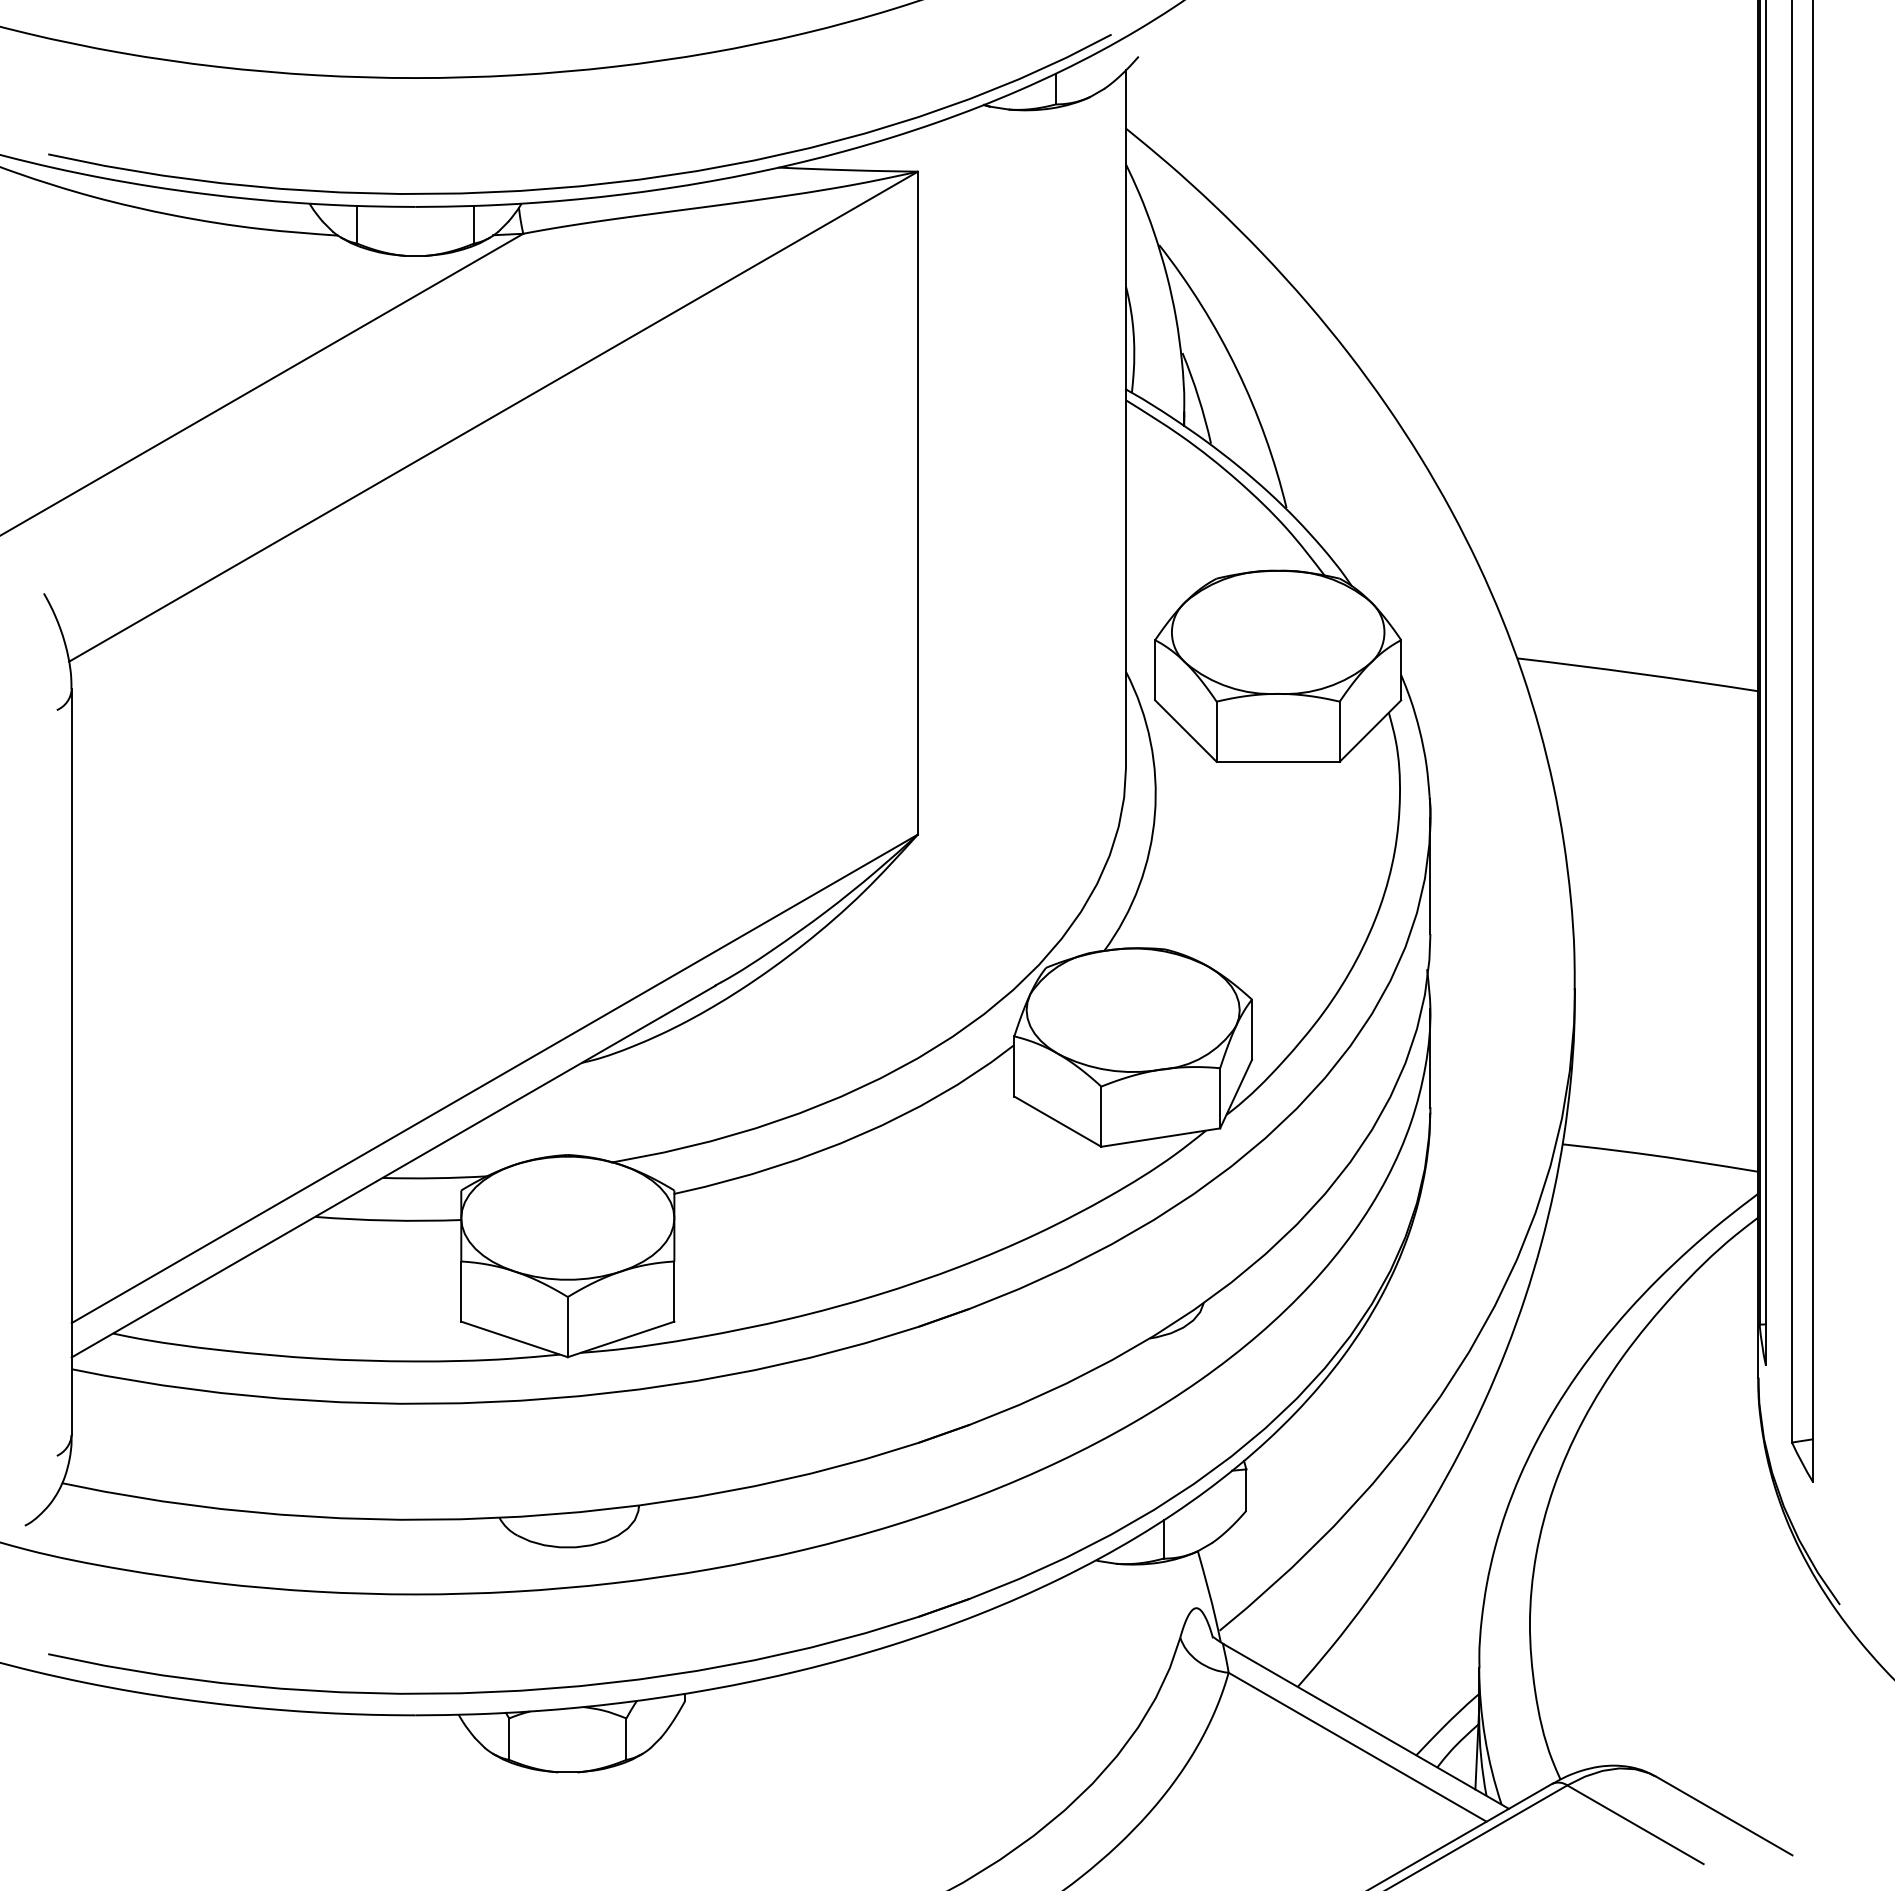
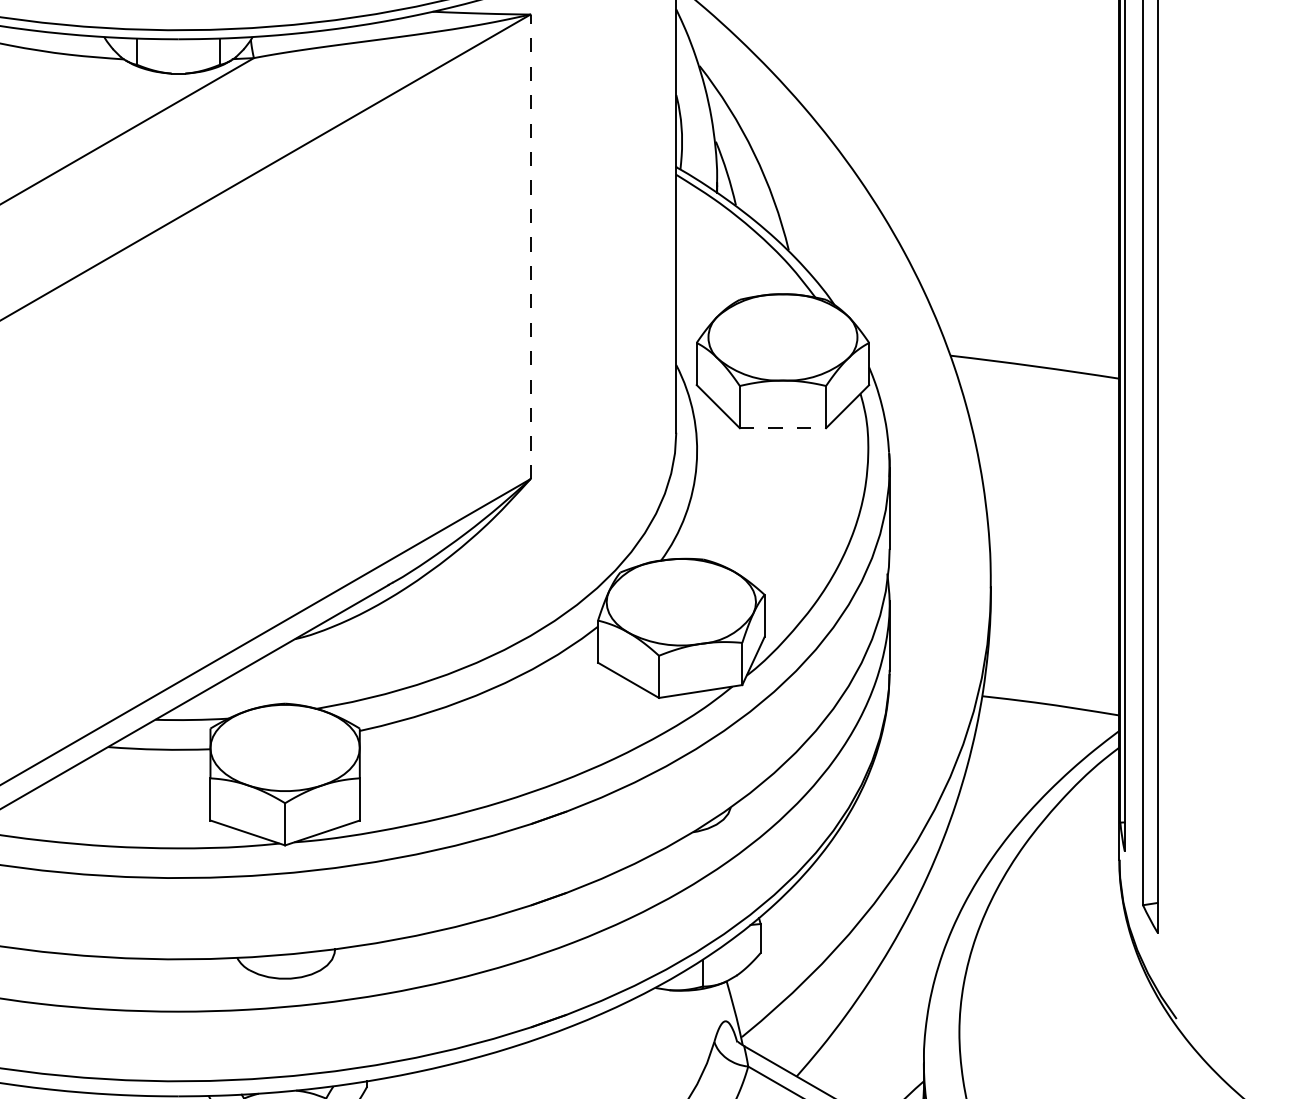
line: (917, 502) -> (530, 246), solid -> dashed
line: (1278, 761) -> (783, 427), solid -> dashed

